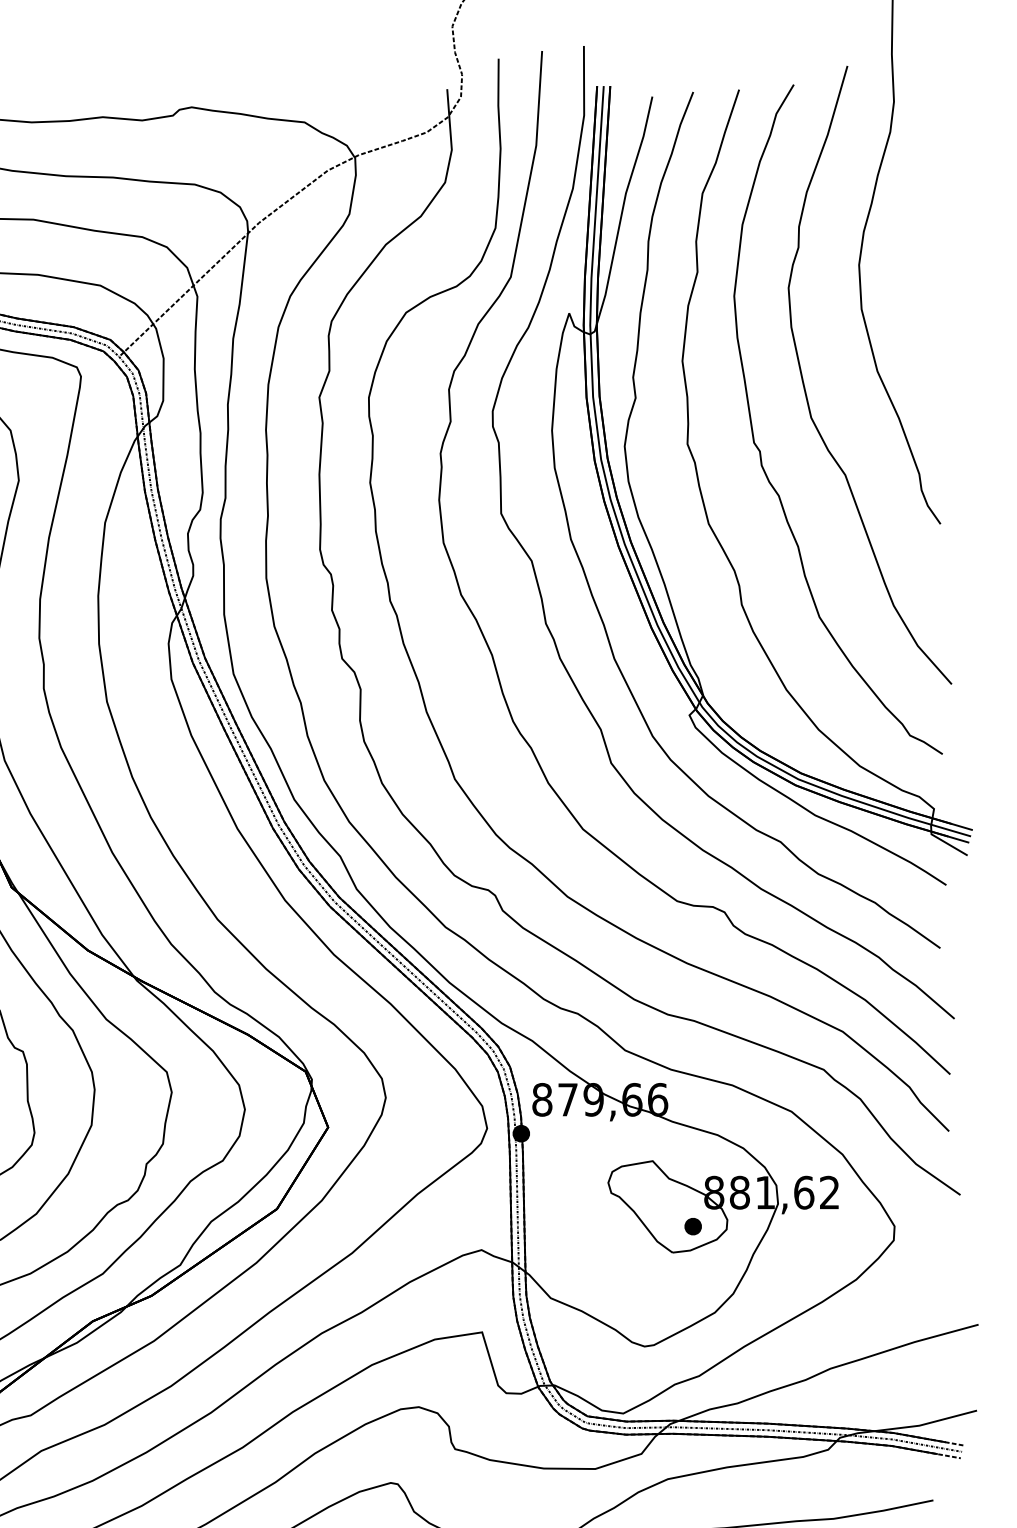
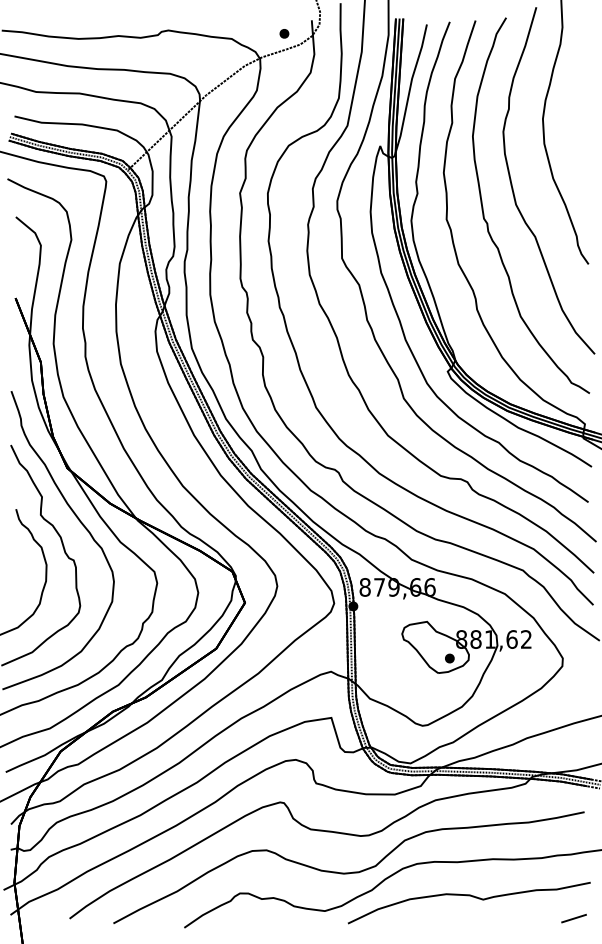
part: (398, 112) -> (284, 33), added

